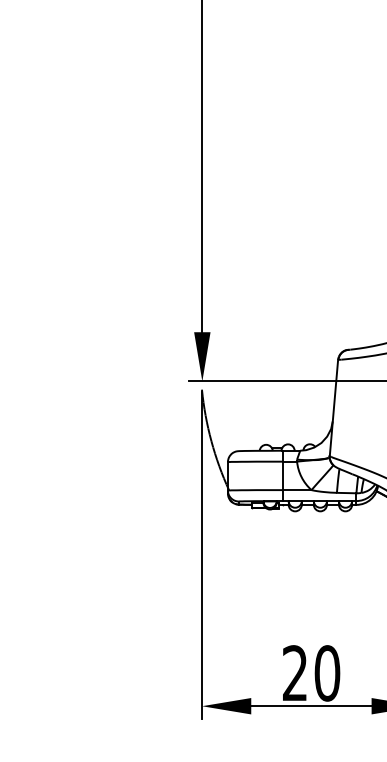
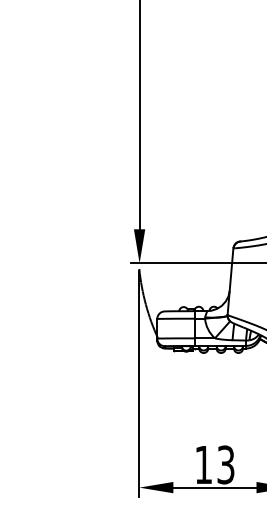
text: (310, 672) -> (214, 464), 20 -> 13

